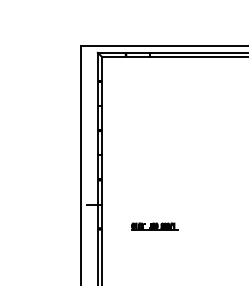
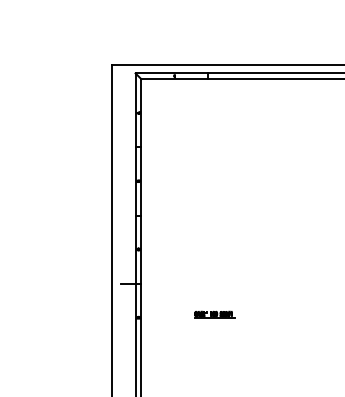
part: (154, 226) -> (214, 314), size x0.62

